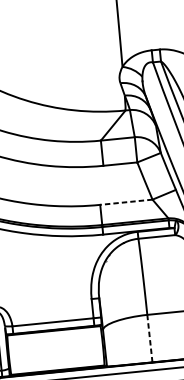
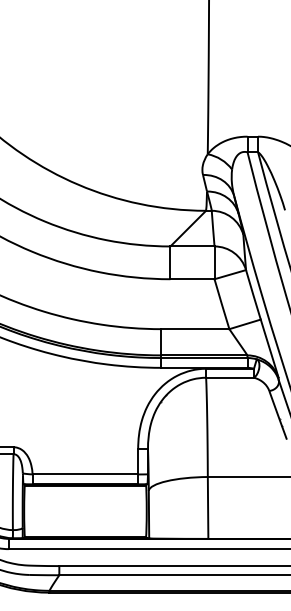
line: (125, 202) -> (194, 329), dashed -> solid
line: (150, 338) -> (208, 507), dashed -> solid

